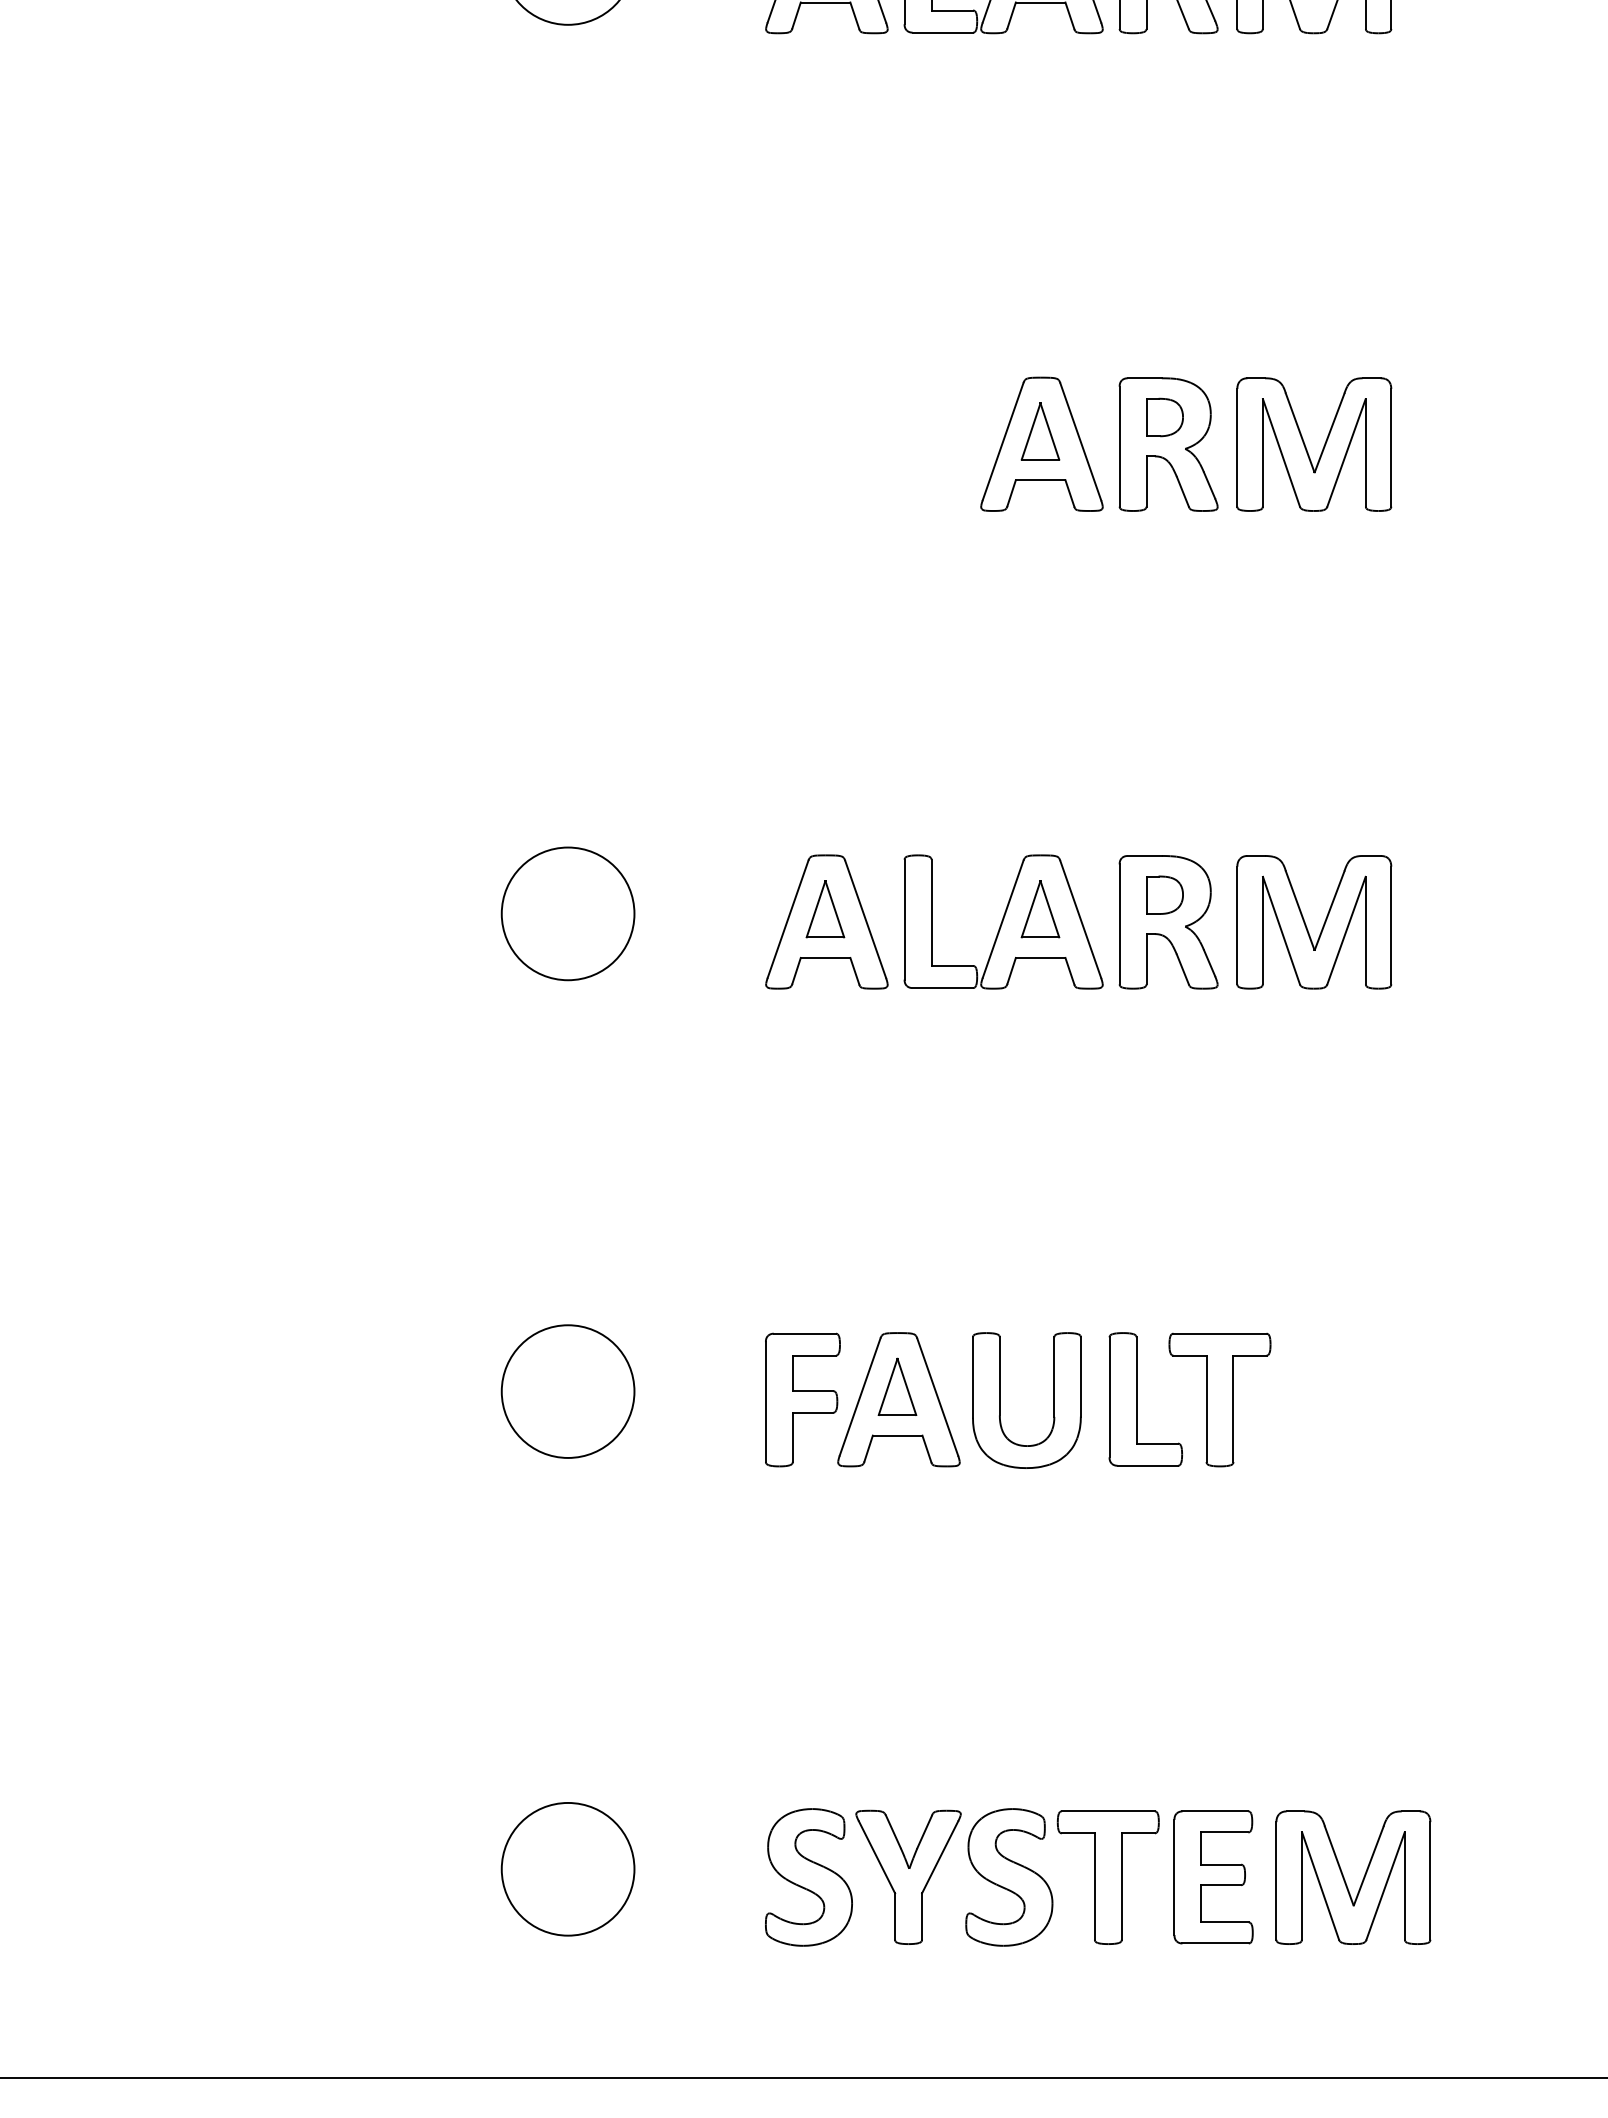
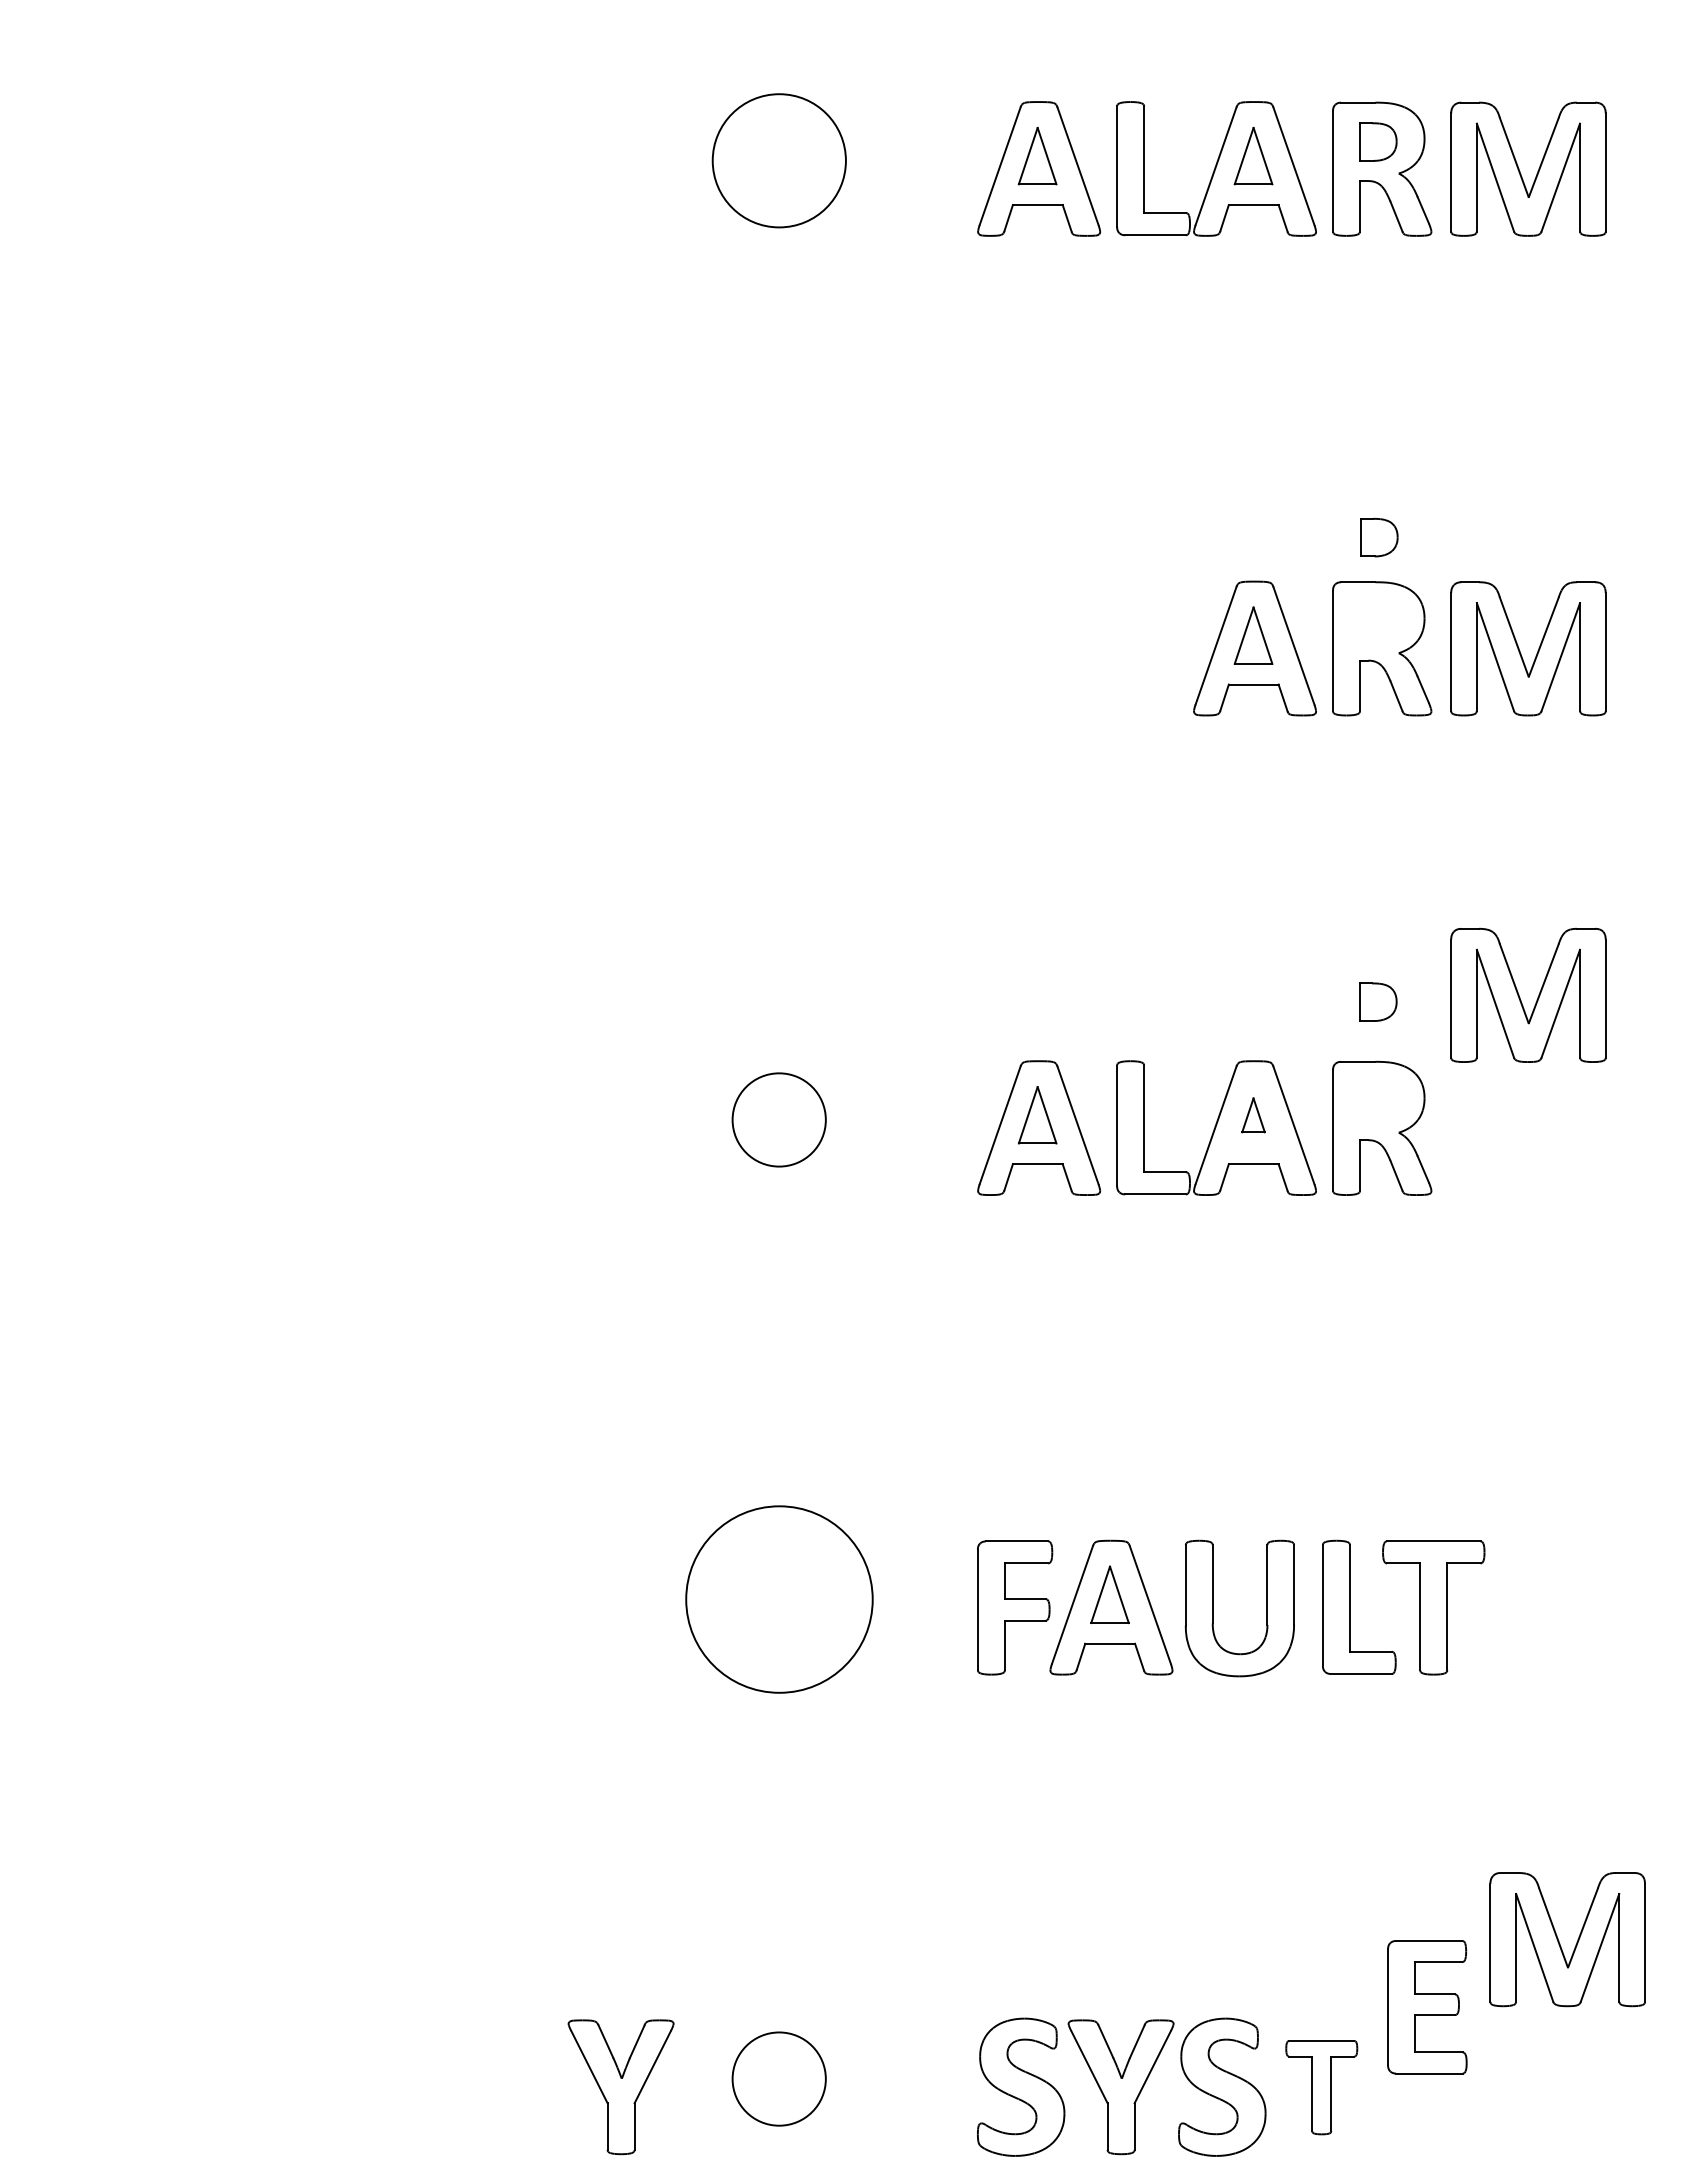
part: (1164, 417) -> (1379, 537), moved
part: (1164, 894) -> (1378, 1001), moved
part: (1040, 909) -> (1253, 1115), size x0.6
circle: (567, 913) -> (778, 1119), size x0.7
part: (1306, 924) -> (1520, 997), moved
circle: (567, 1391) -> (778, 1599), size x1.4
circle: (567, 1868) -> (778, 2078), size x0.7
part: (409, 1877) -> (620, 2087), added
part: (1108, 1877) -> (1321, 2087), size x0.7
part: (1213, 1877) -> (1427, 2007), moved
part: (1345, 1878) -> (1559, 1940), moved

